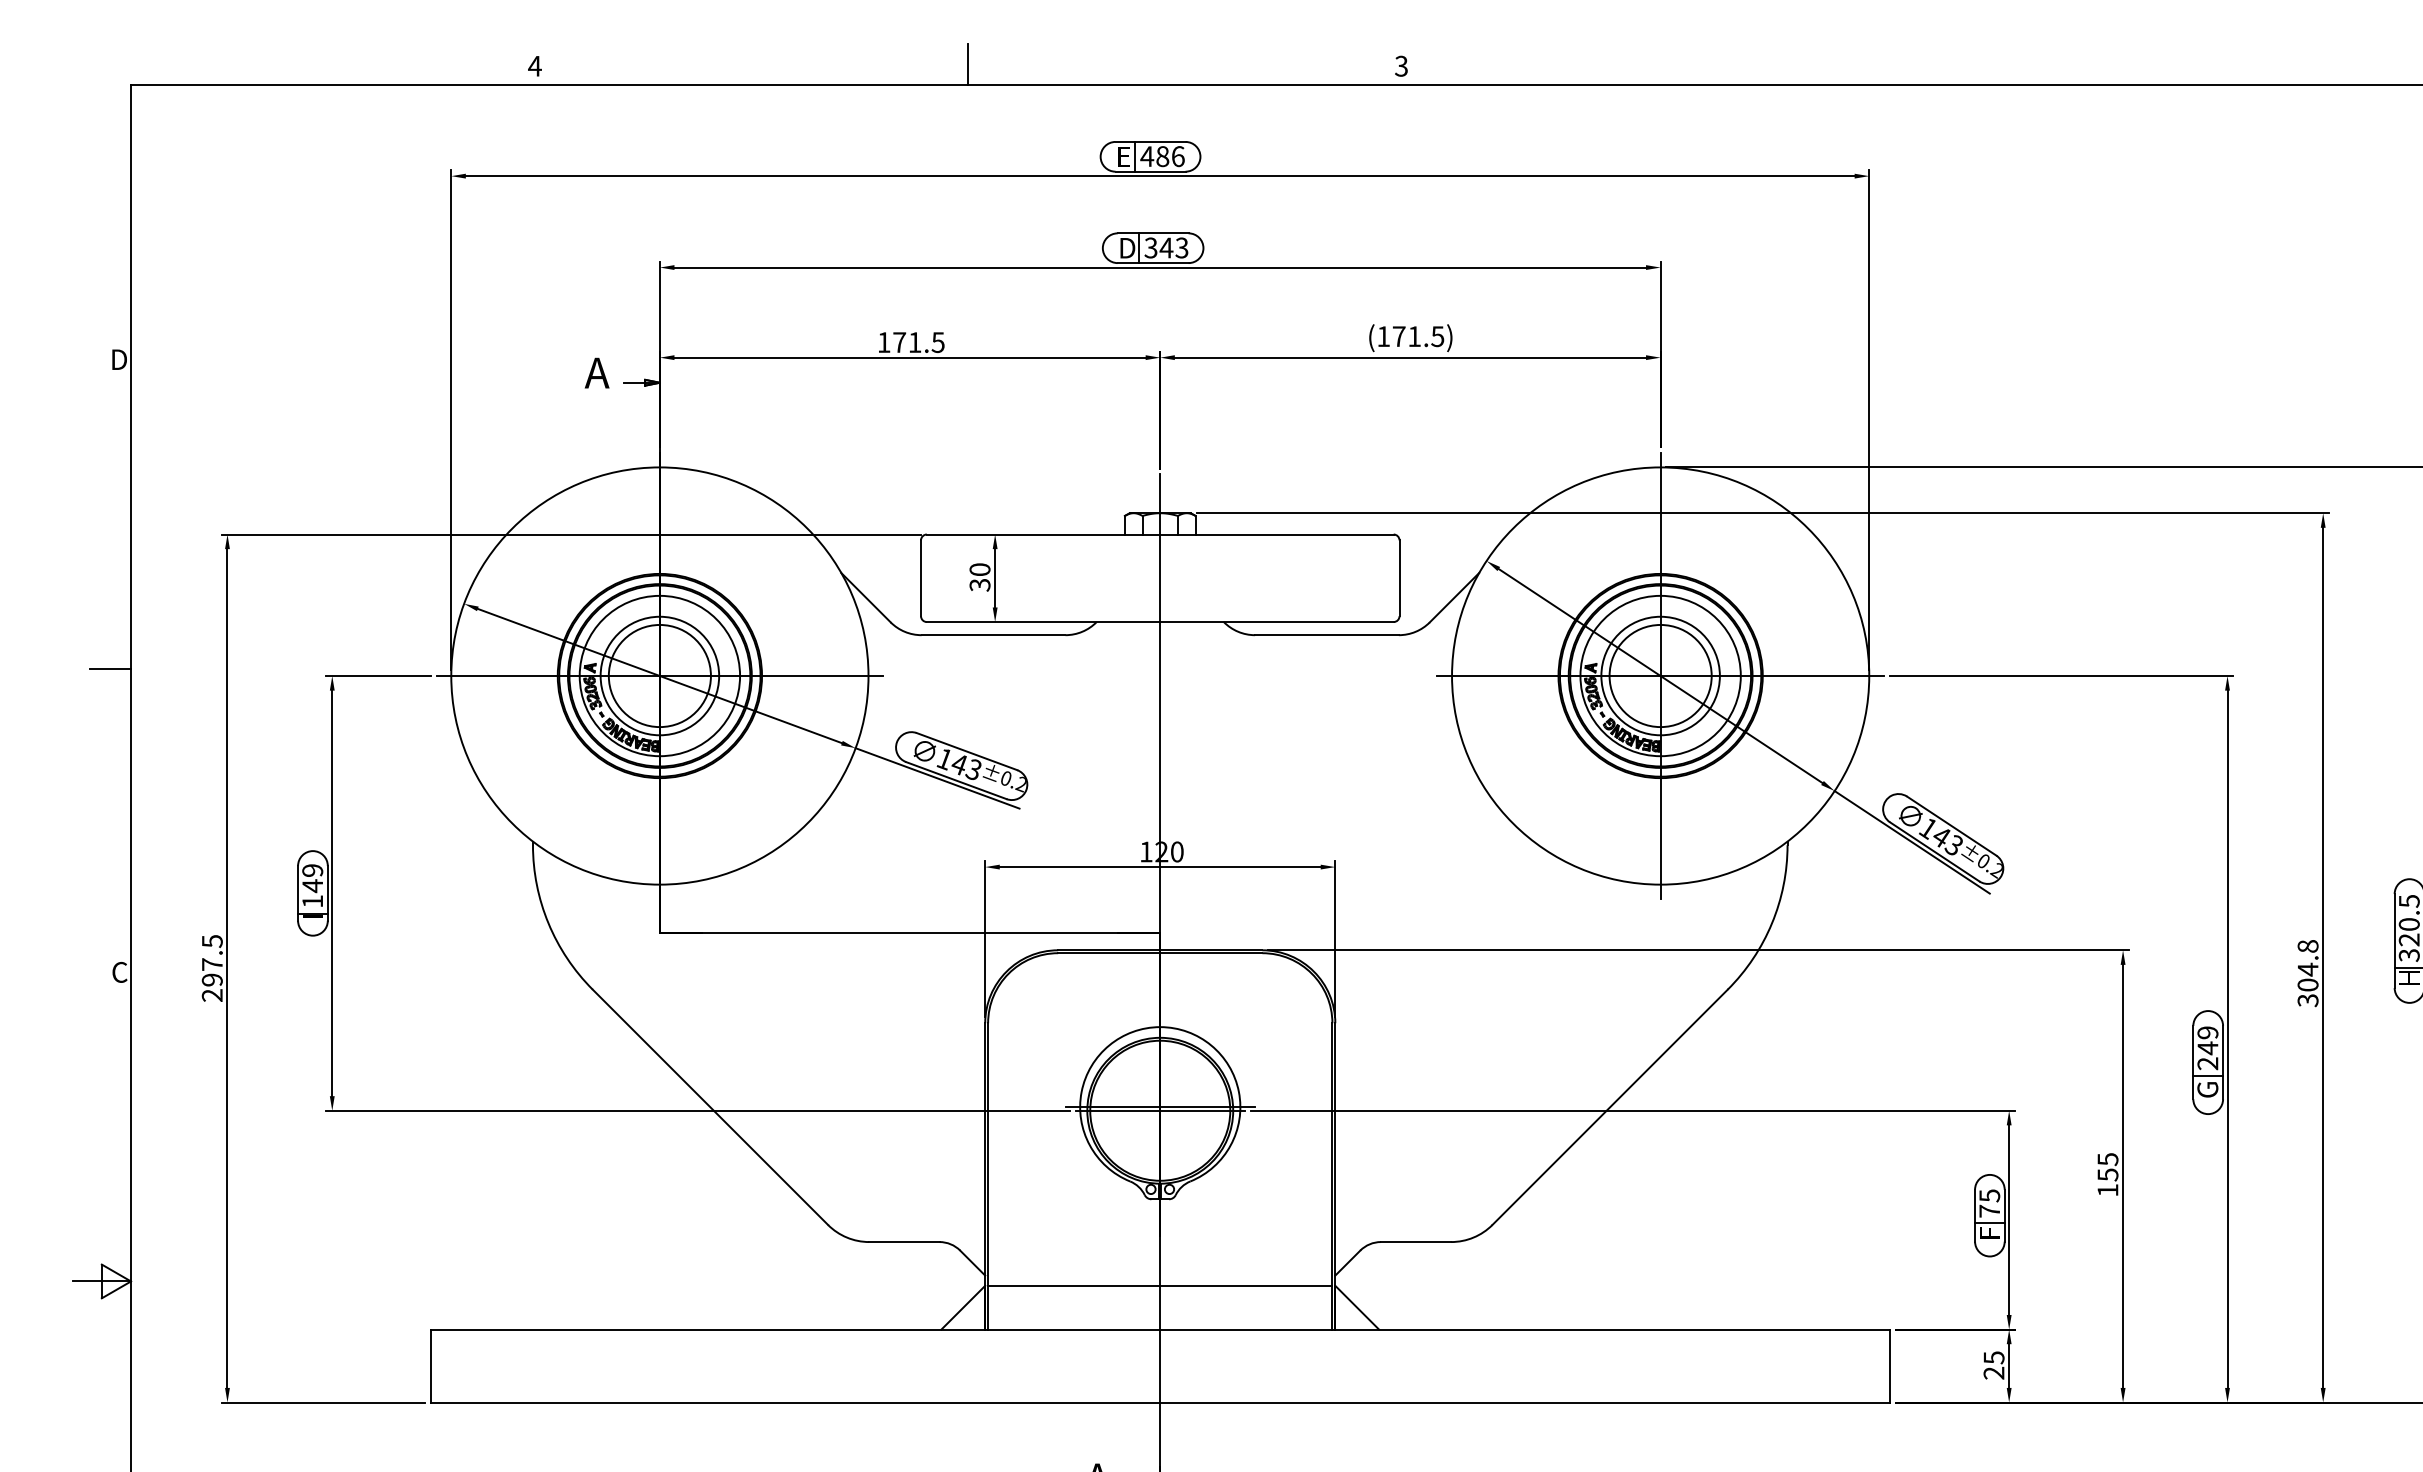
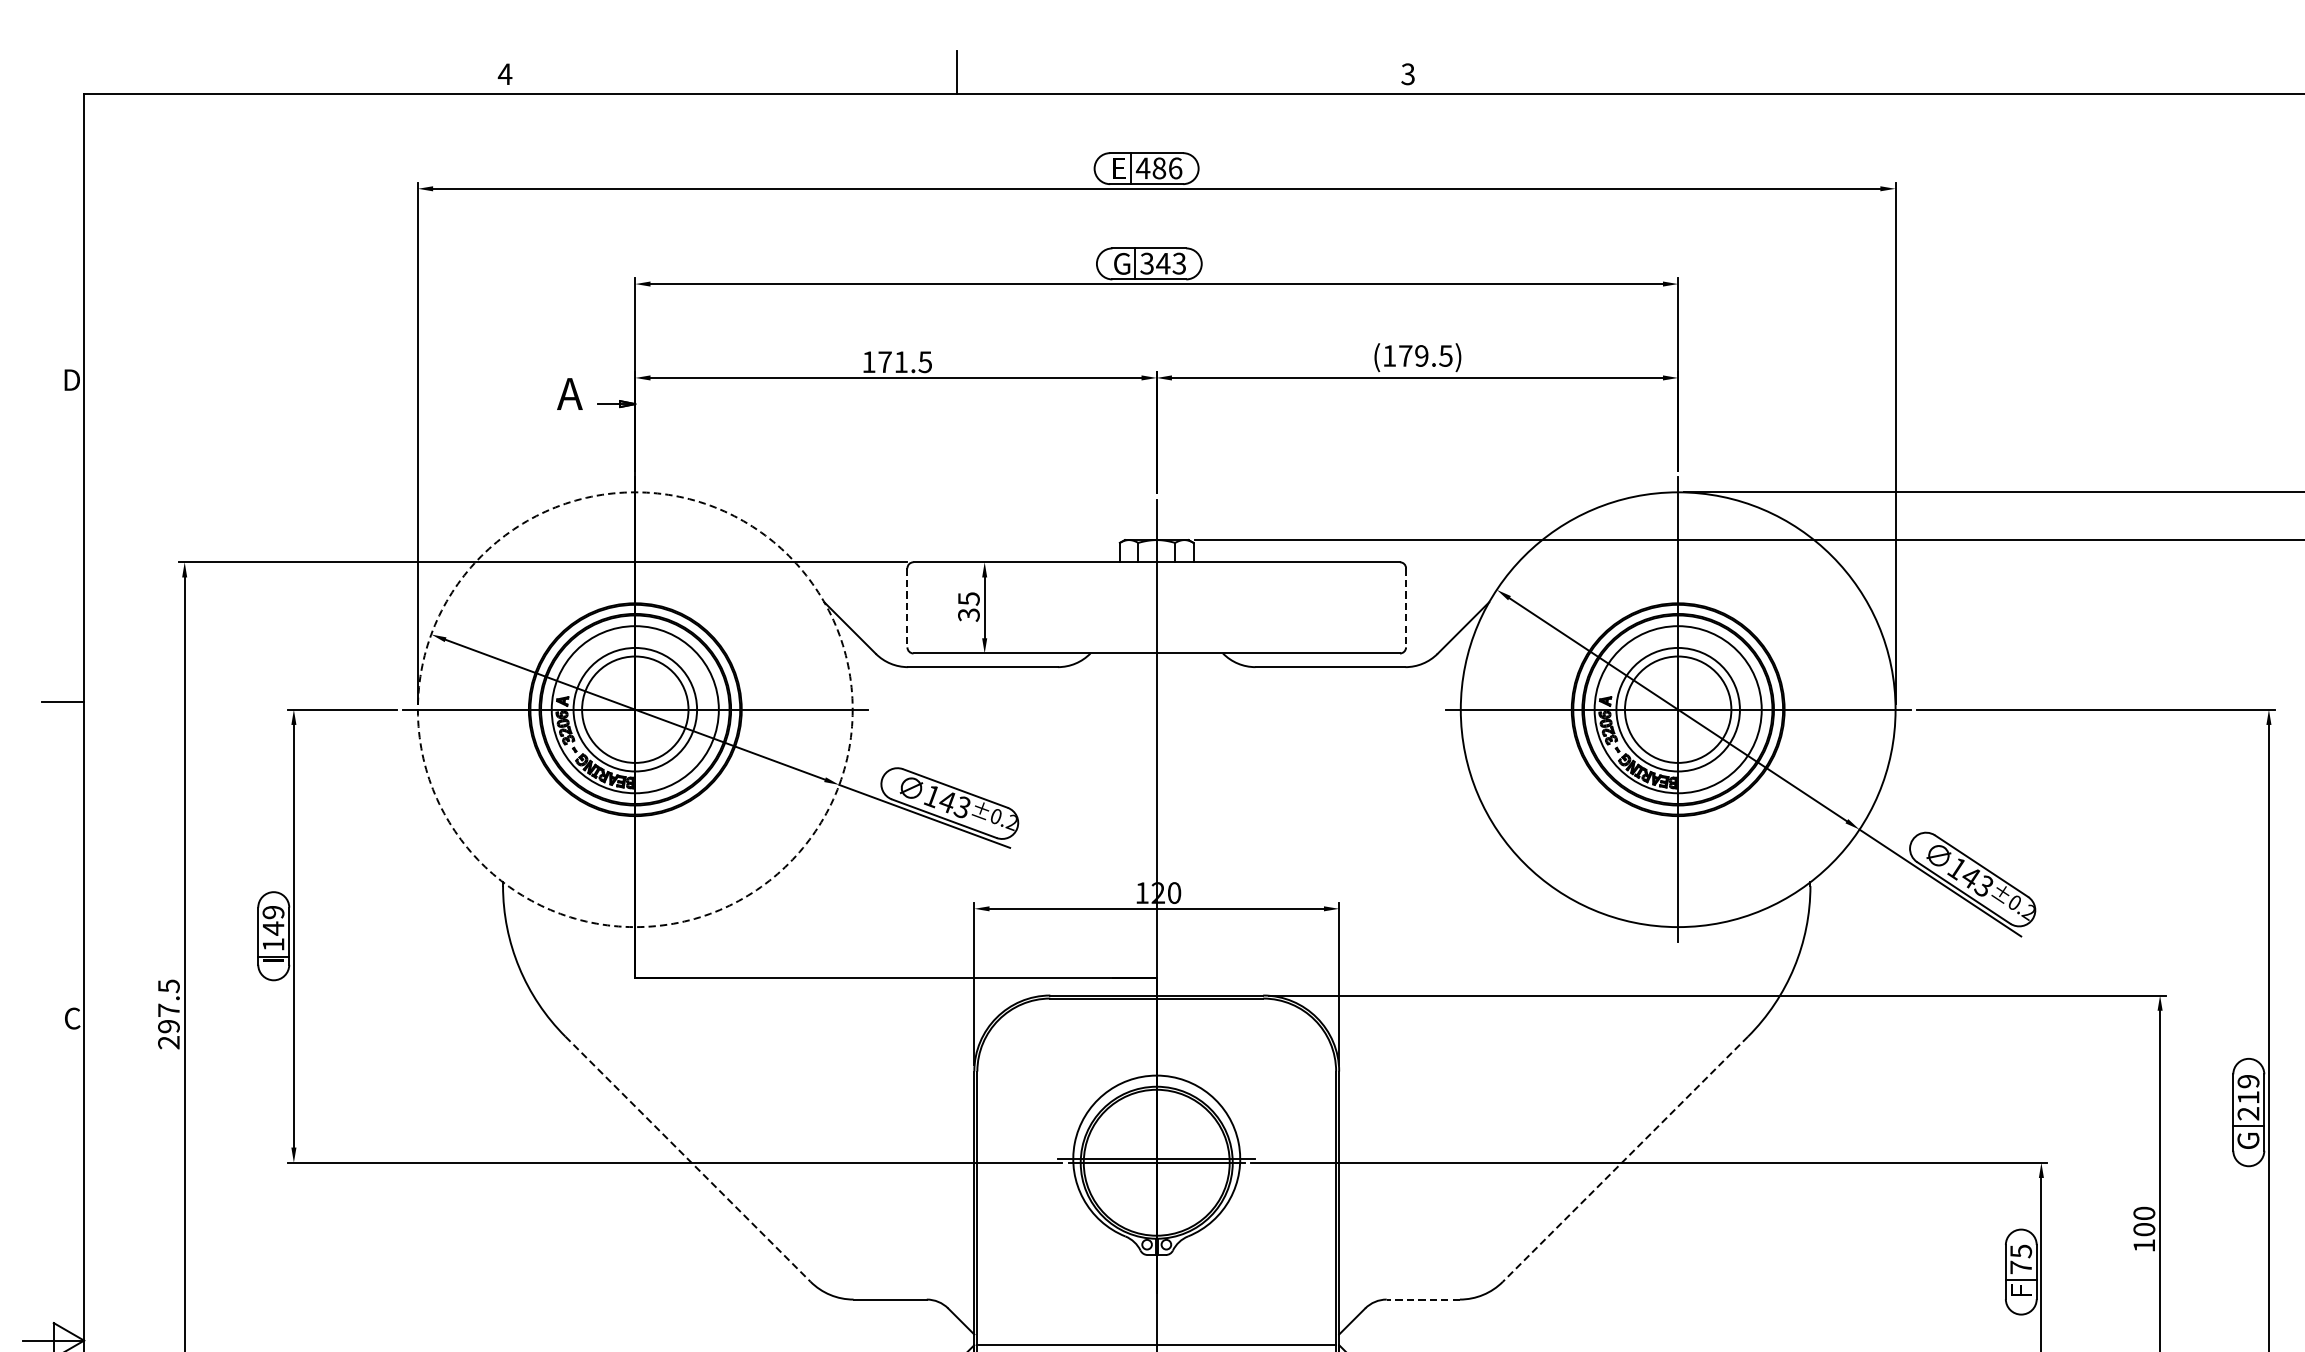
text: (1127, 247) -> (1122, 263), D -> G
text: (1414, 336) -> (1421, 355), (171.5) -> (179.5)
text: (979, 569) -> (968, 598), 30 -> 35
line: (921, 578) -> (907, 608), solid -> dashed
line: (1399, 578) -> (1406, 608), solid -> dashed
circle: (659, 675) -> (634, 709), solid -> dashed
text: (2207, 1048) -> (2248, 1097), 249 -> 219
line: (710, 1107) -> (688, 1159), solid -> dashed
line: (1609, 1107) -> (1624, 1159), solid -> dashed
text: (2107, 1167) -> (2143, 1221), 155 -> 100
line: (1415, 1242) -> (1422, 1300), solid -> dashed

